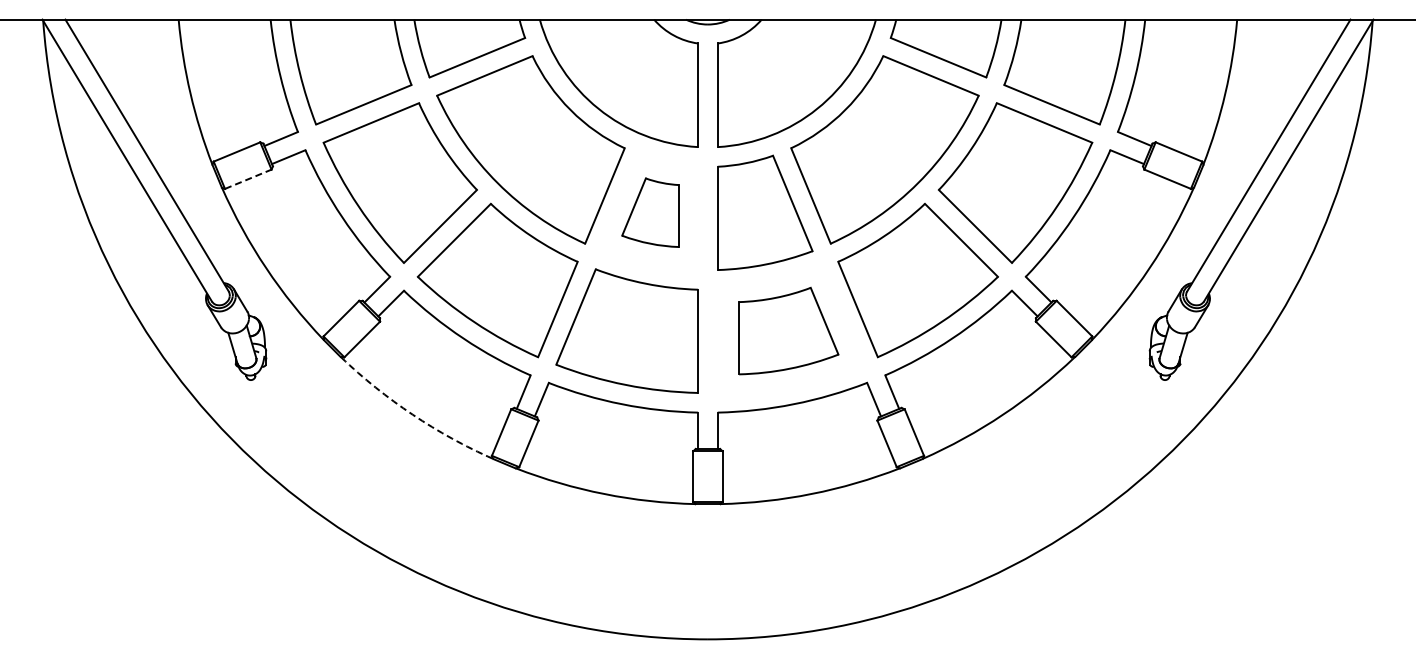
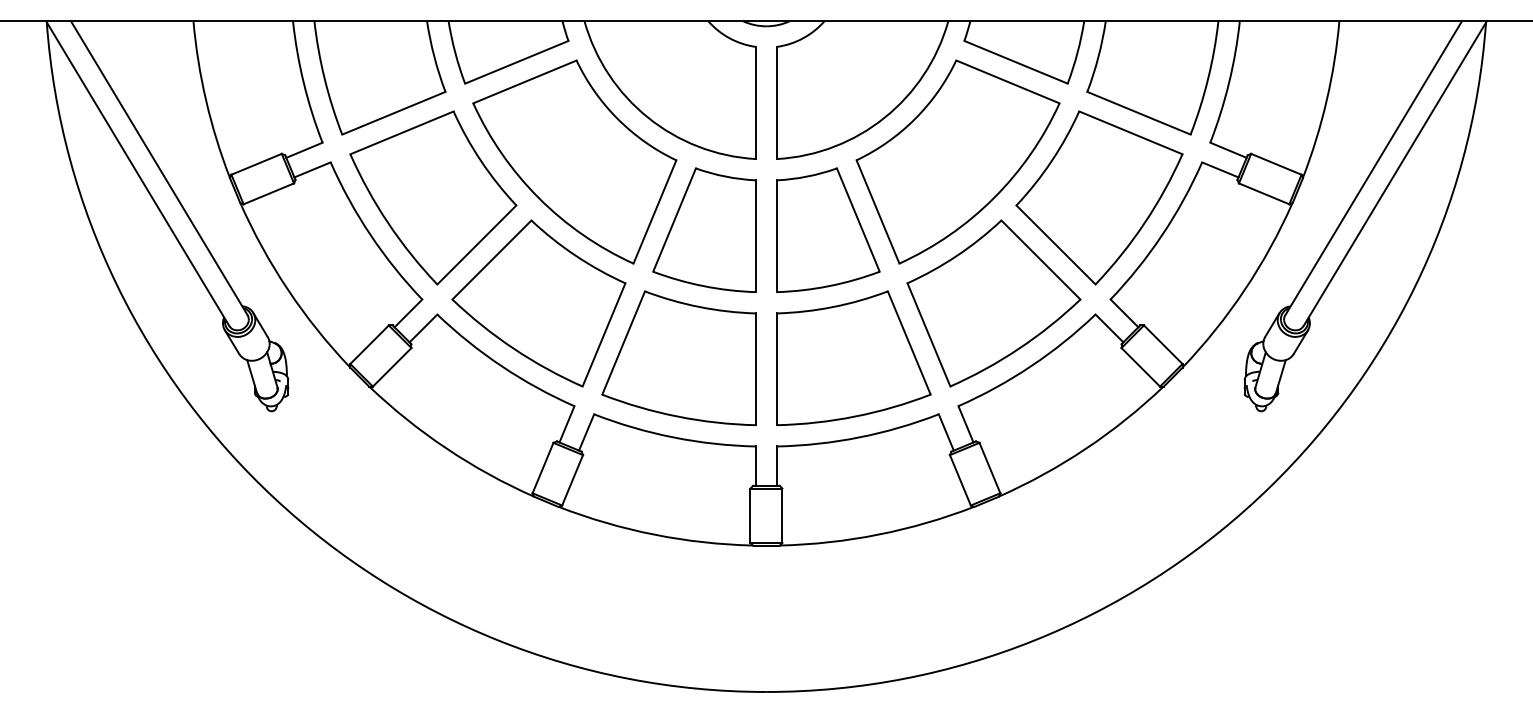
line: (248, 179) -> (269, 194), dashed -> solid
part: (650, 212) -> (704, 229), size x1.67
part: (788, 330) -> (853, 357), size x1.43
arc: (412, 414) -> (446, 448), dashed -> solid

